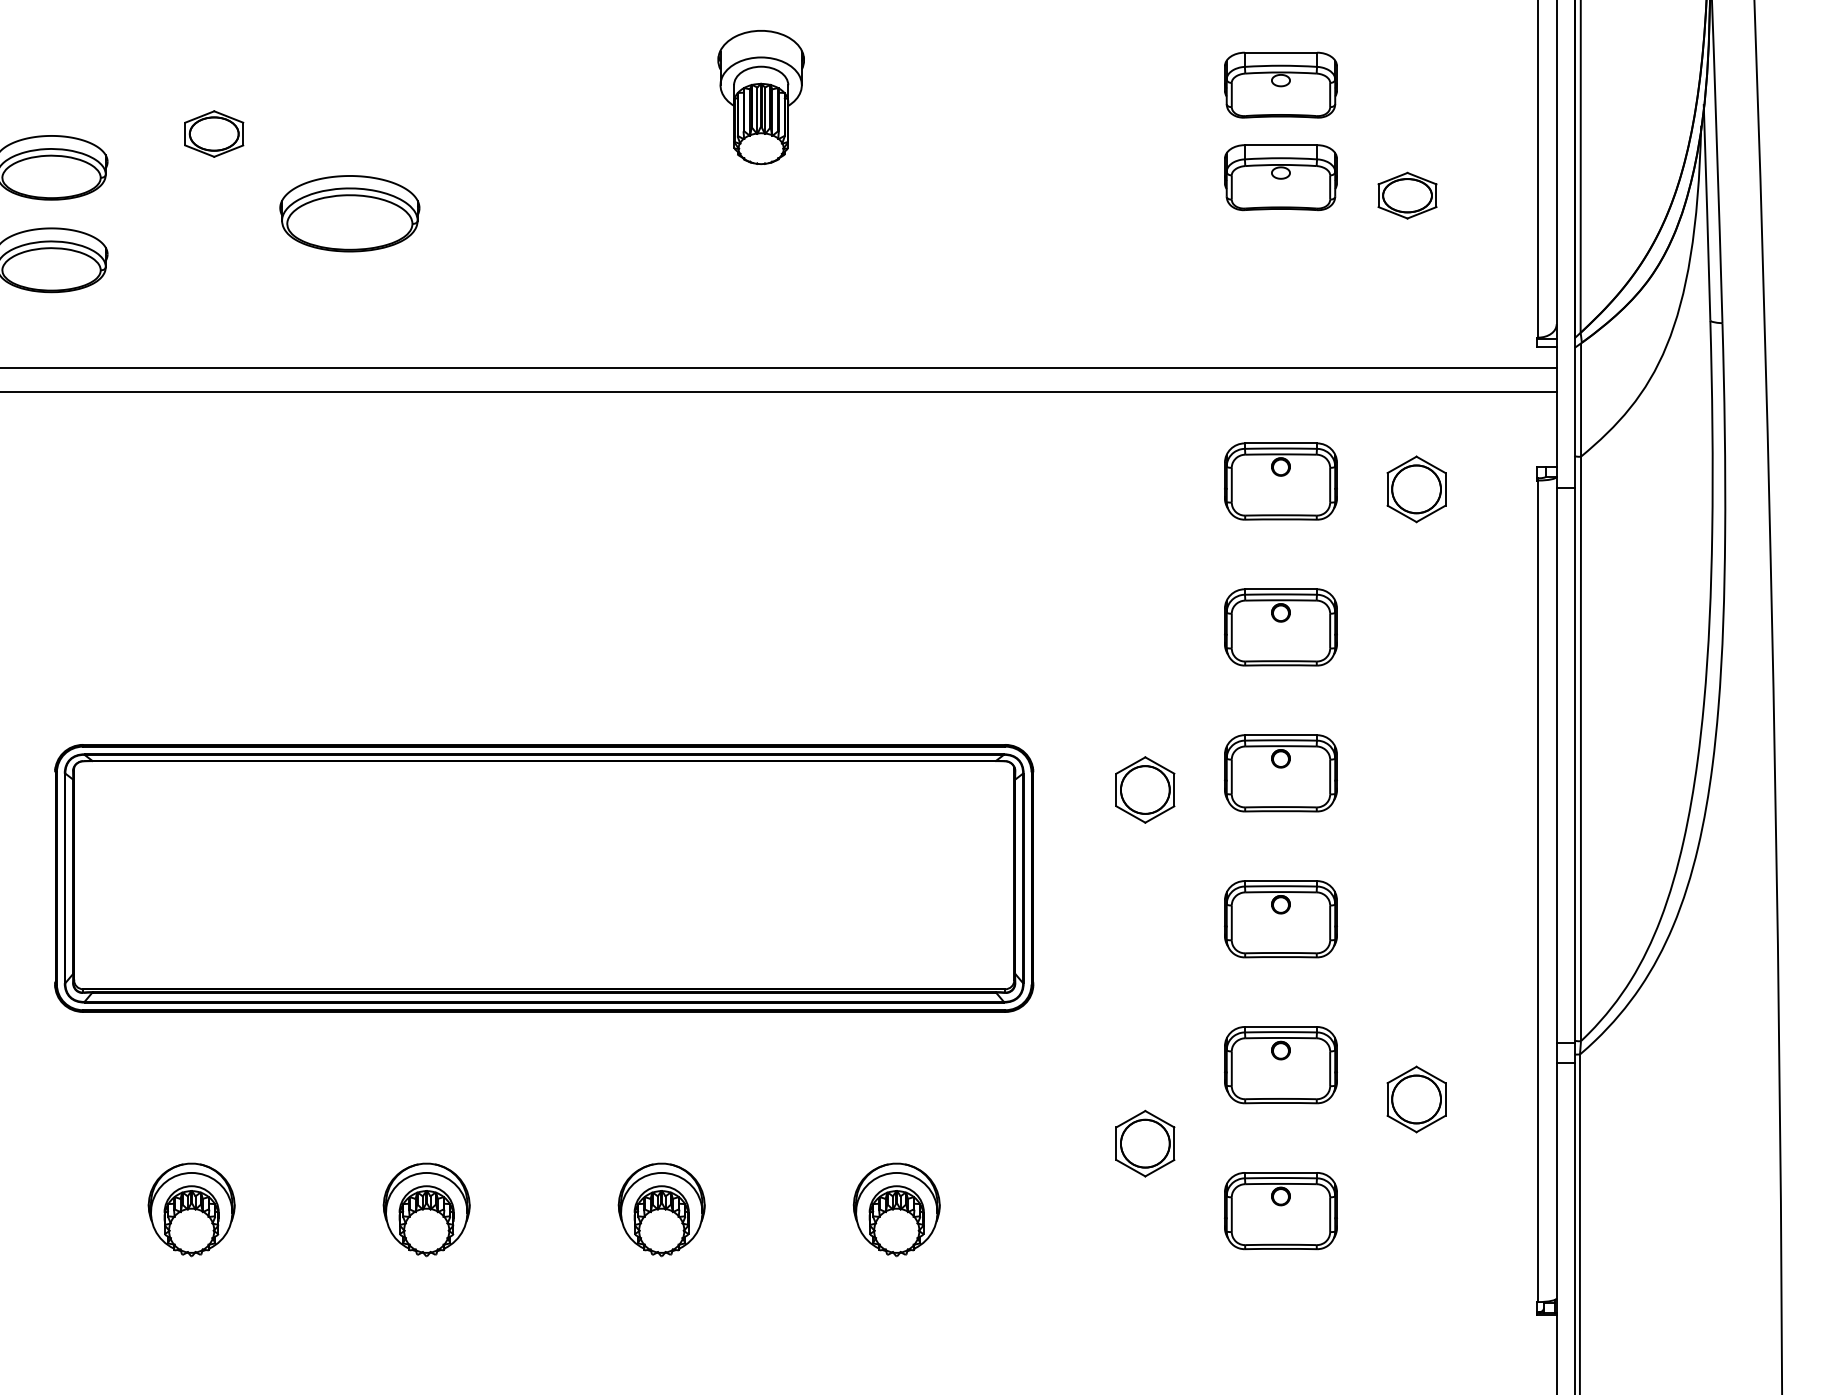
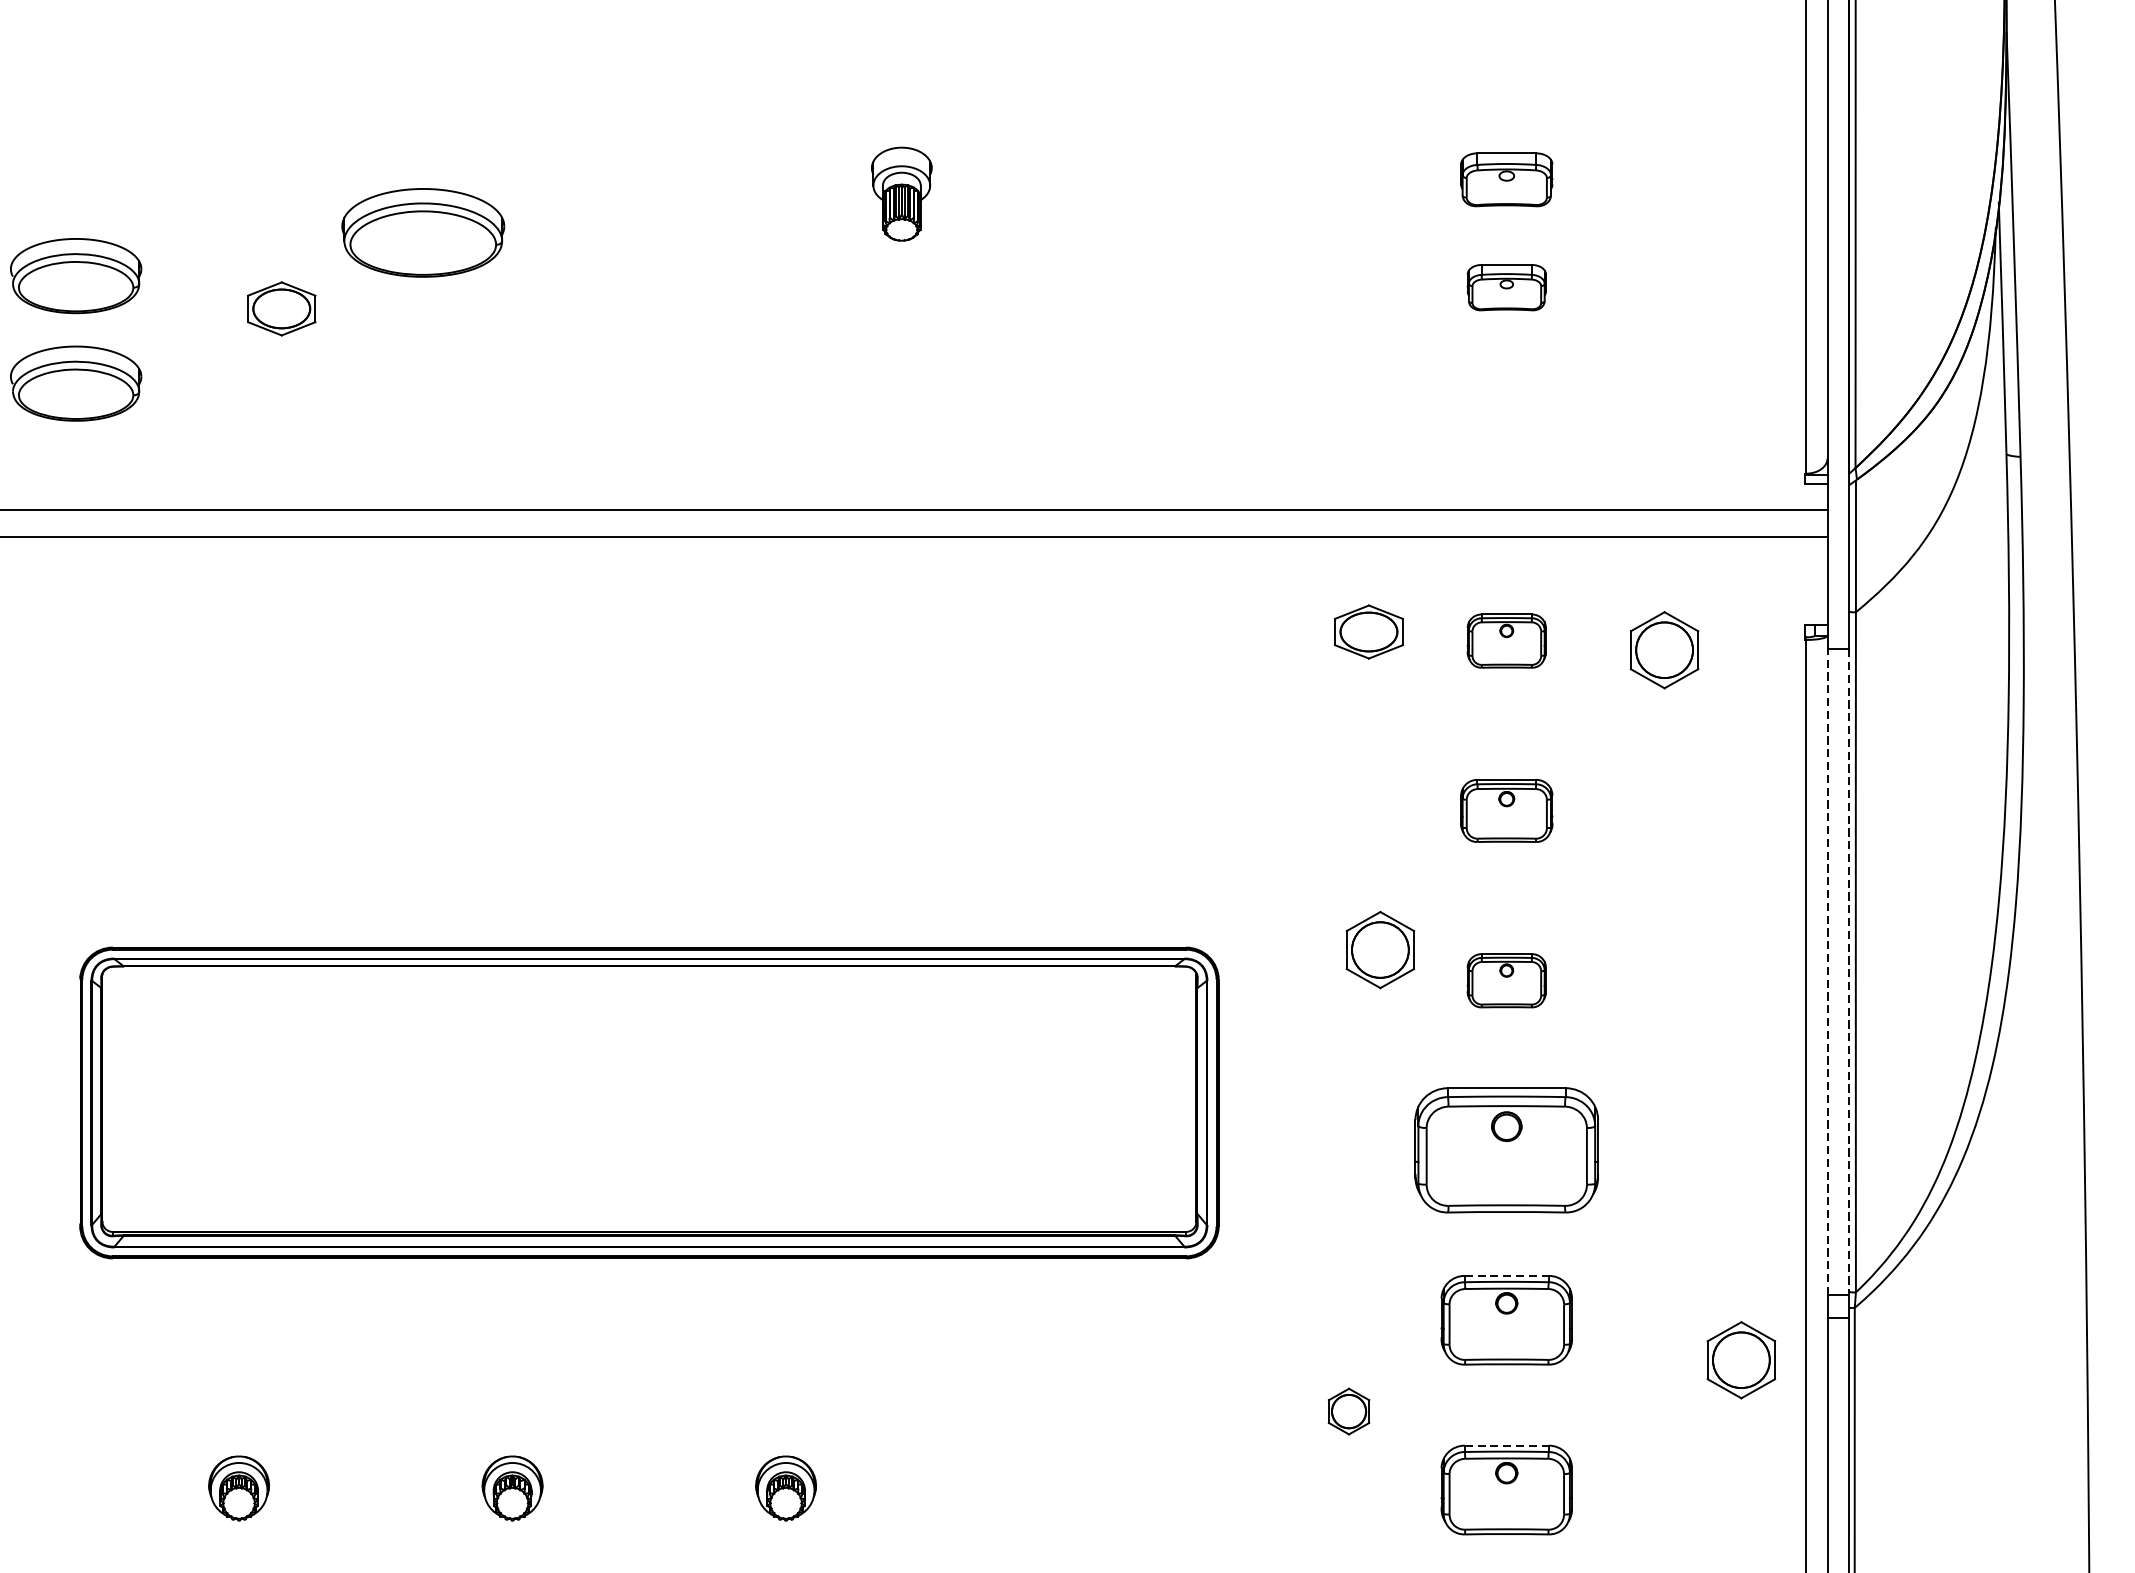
part: (1280, 84) -> (1506, 179), size x0.7
part: (760, 97) -> (901, 194), size x0.6
part: (214, 133) -> (282, 308), moved
part: (1280, 177) -> (1506, 287), size x0.6
part: (1407, 195) -> (1368, 631), moved
part: (349, 213) -> (422, 232), moved
part: (1280, 481) -> (1506, 641), size x0.6
part: (1280, 627) -> (1506, 810), size x0.7
line: (1556, 765) -> (1827, 971), solid -> dashed
line: (1574, 766) -> (1848, 972), solid -> dashed
part: (1280, 773) -> (1506, 980), size x0.6
part: (1145, 789) -> (1380, 949), moved
part: (1280, 919) -> (1506, 1150), size x1.4
line: (1281, 1027) -> (1507, 1276), solid -> dashed
part: (1416, 1099) -> (1741, 1360), moved
part: (1145, 1143) -> (1349, 1411), size x0.6
line: (1281, 1172) -> (1507, 1445), solid -> dashed
part: (191, 1209) -> (238, 1488), size x0.6
part: (426, 1209) -> (512, 1488), size x0.6
part: (661, 1209) -> (785, 1488), size x0.6
part: (896, 1209) -> (1059, 1488), removed

